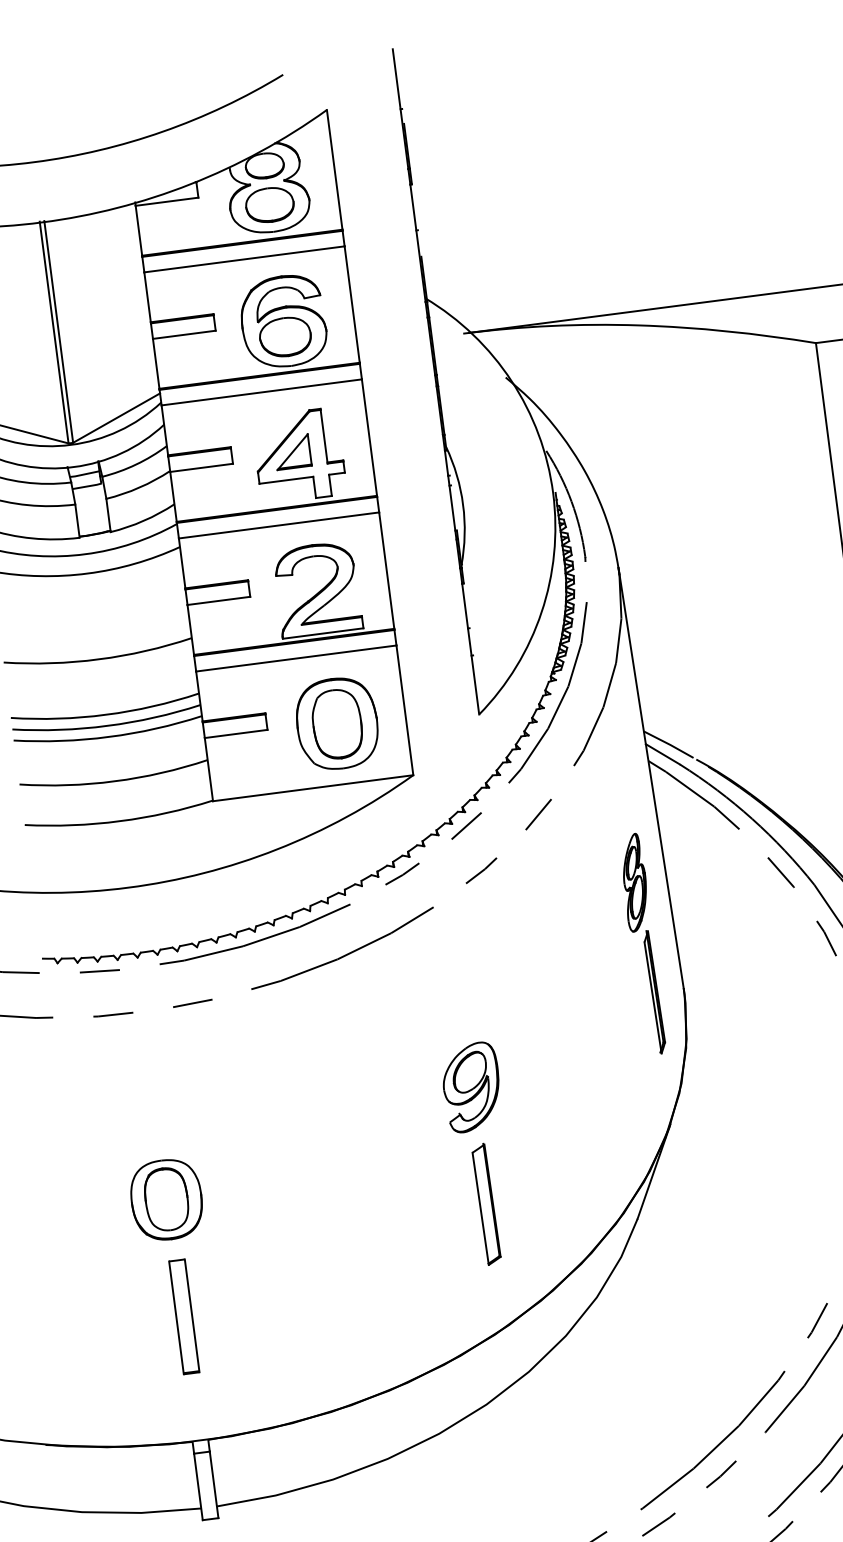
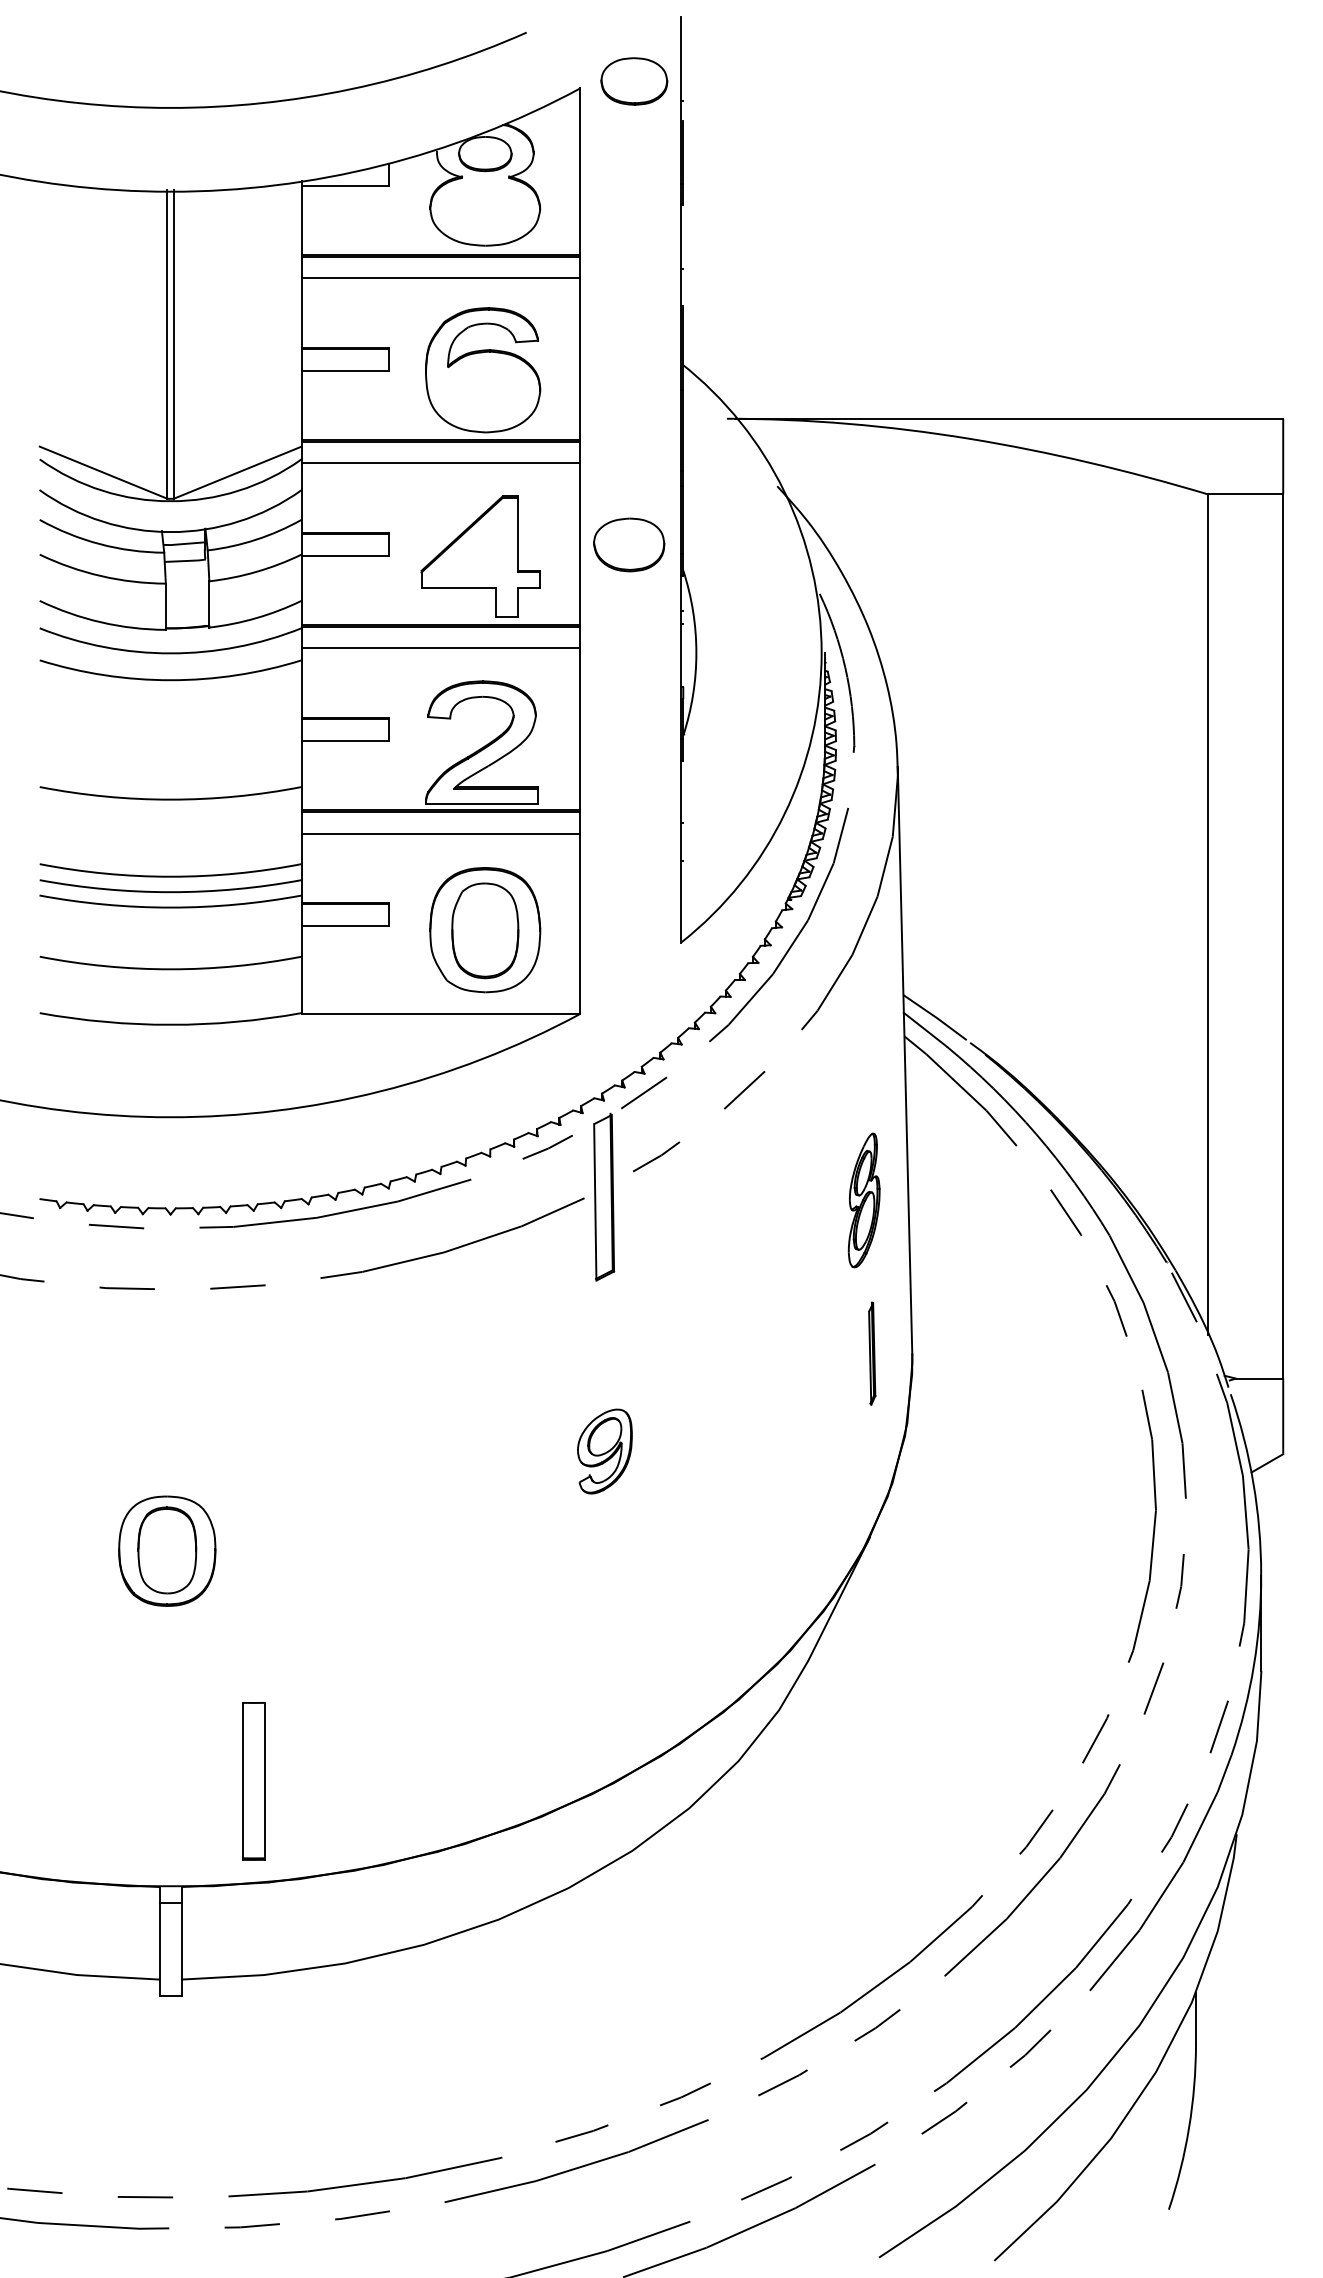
part: (270, 205) -> (634, 81), moved
part: (285, 336) -> (629, 544), moved
part: (292, 452) -> (472, 550), removed
part: (655, 991) -> (872, 1353), size x0.6
part: (471, 1087) -> (604, 1451), size x0.7
part: (486, 1203) -> (604, 1196), moved
part: (184, 1316) -> (253, 1781), moved

